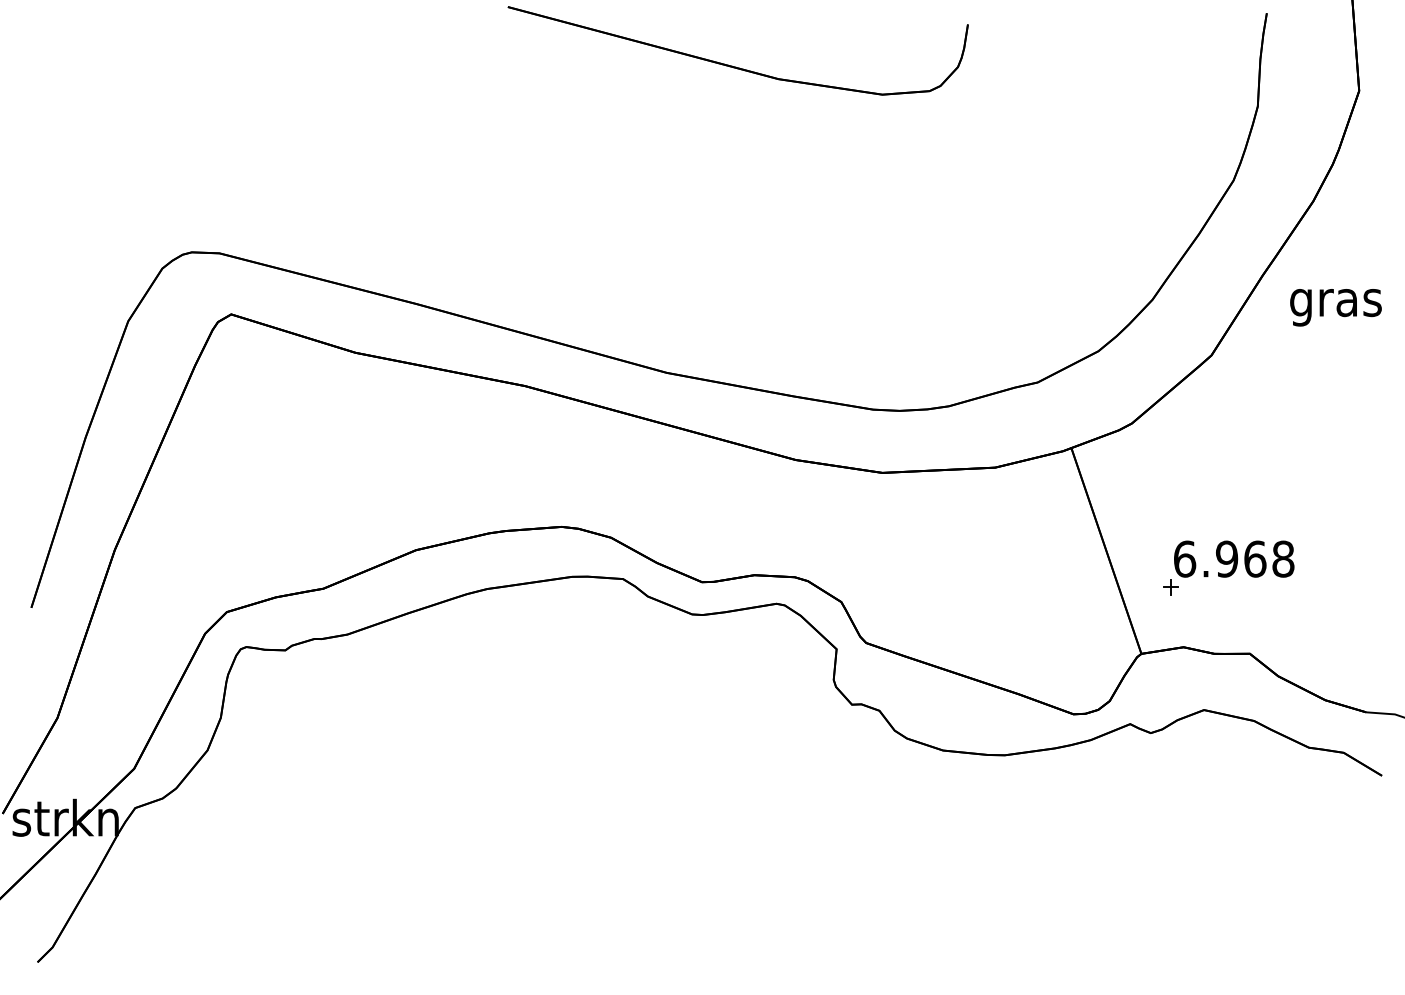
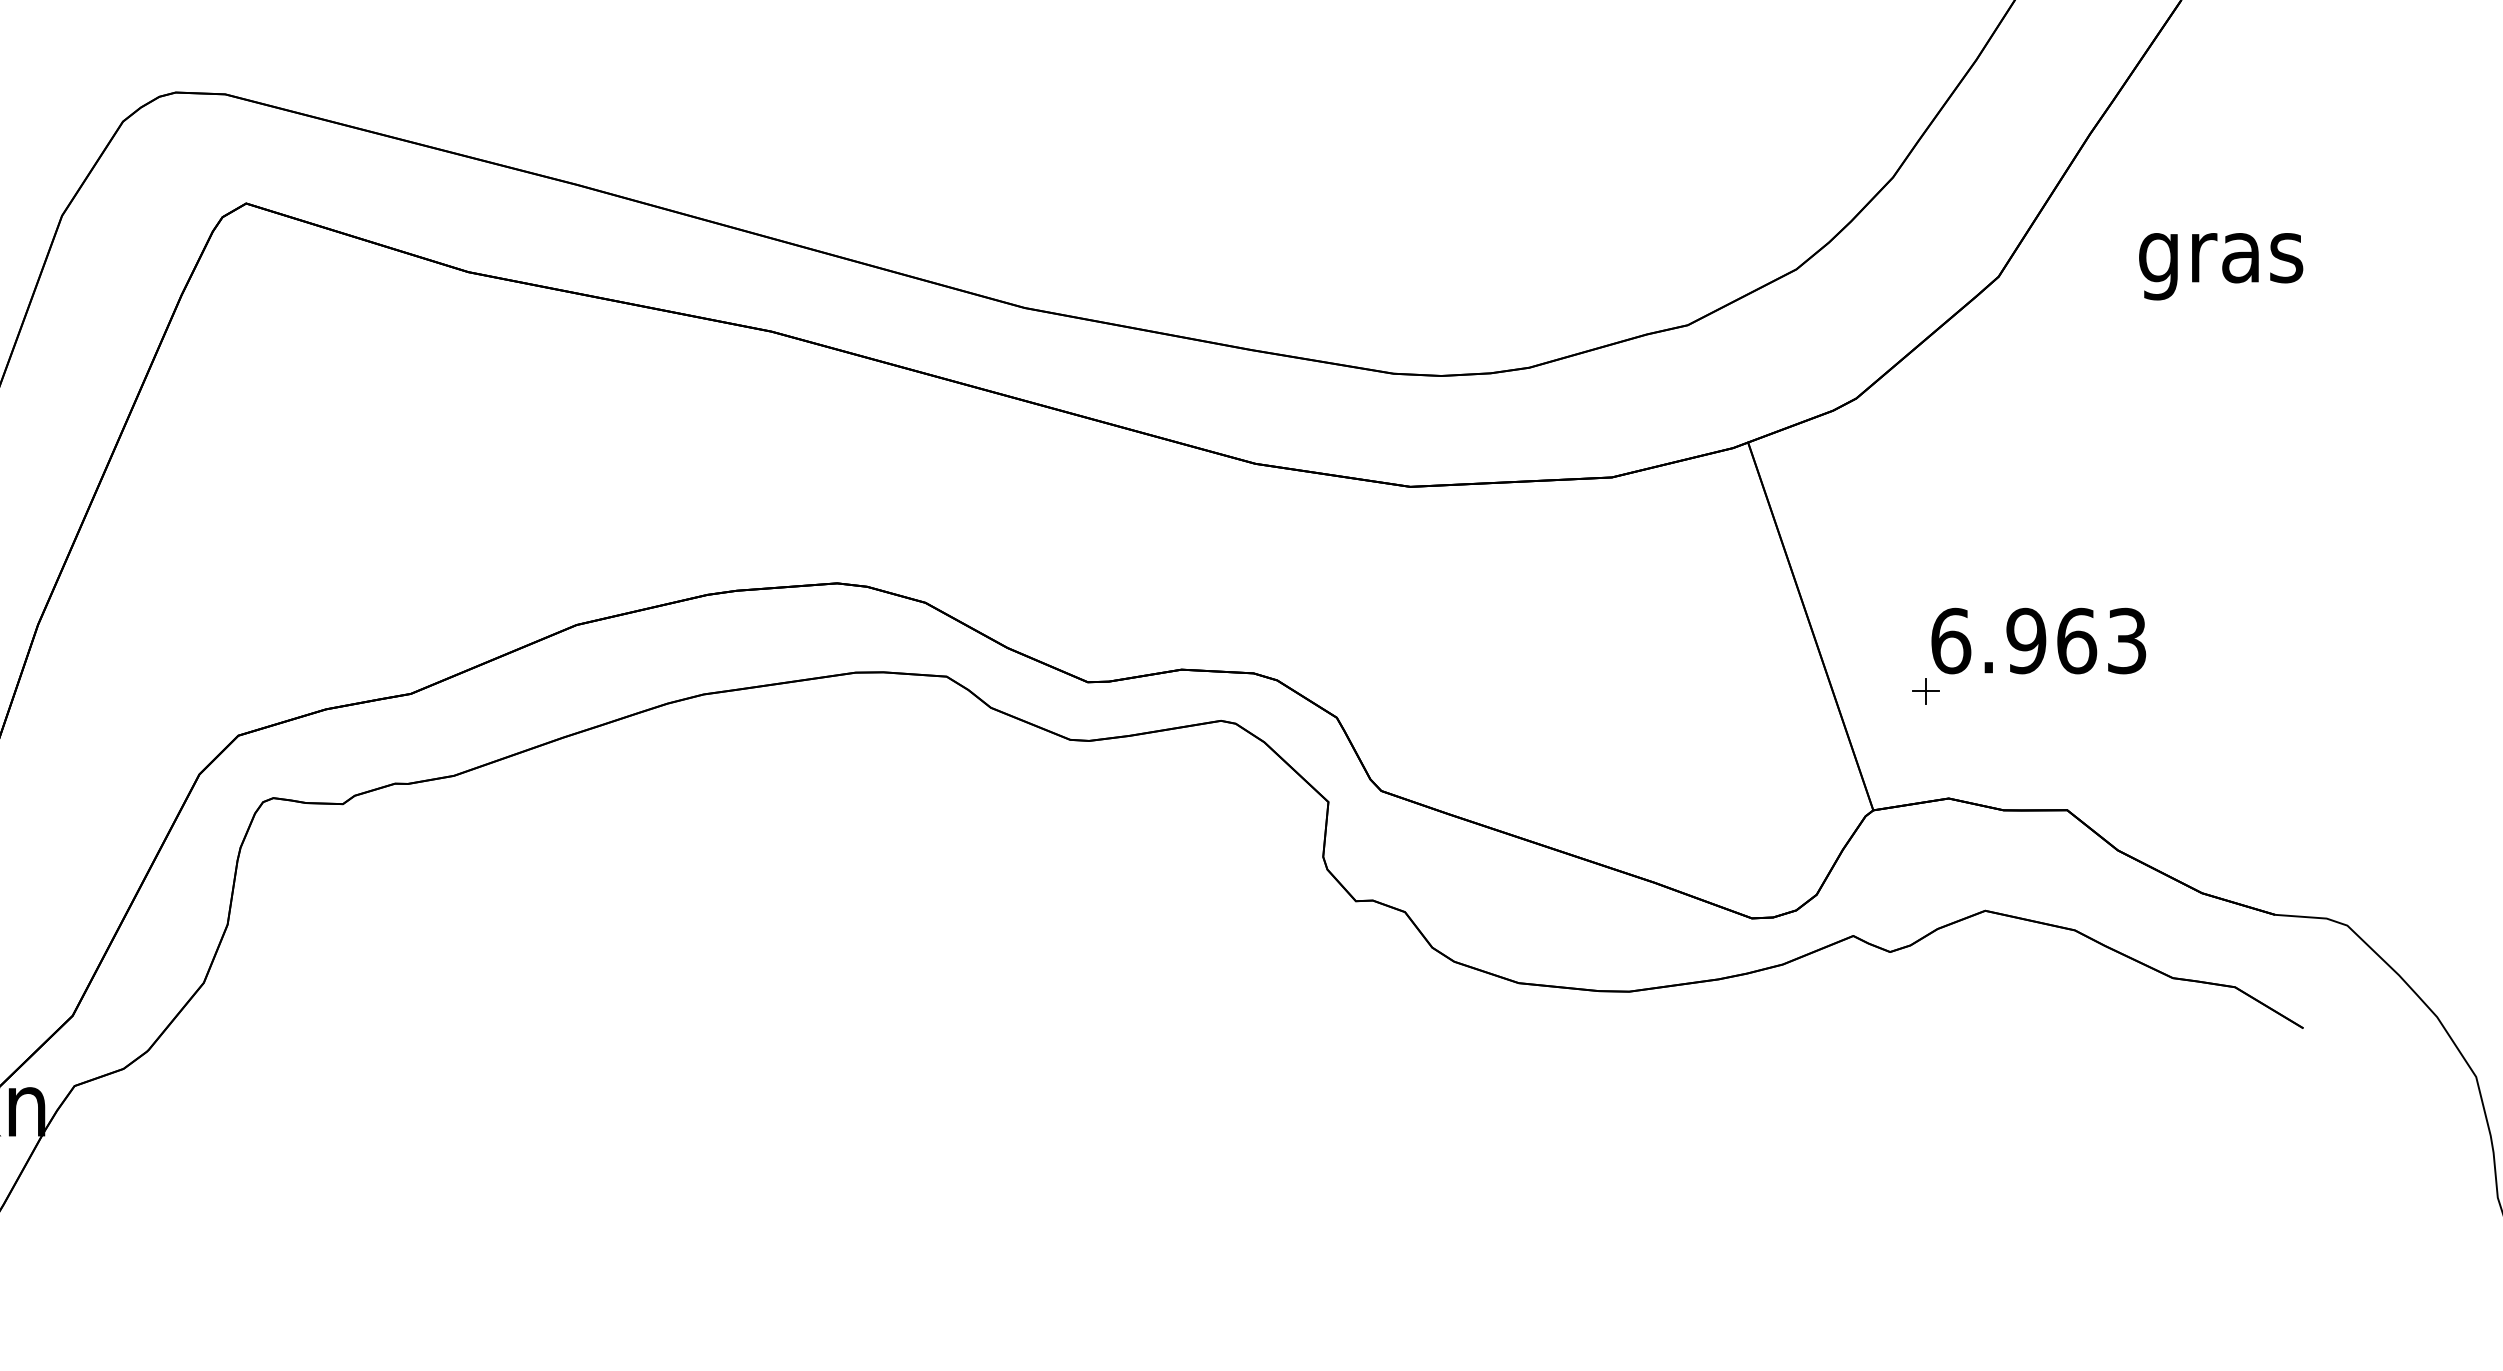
text: (1335, 307) -> (2220, 266), moved
text: (1283, 558) -> (2127, 639), 6.968 -> 6.963

